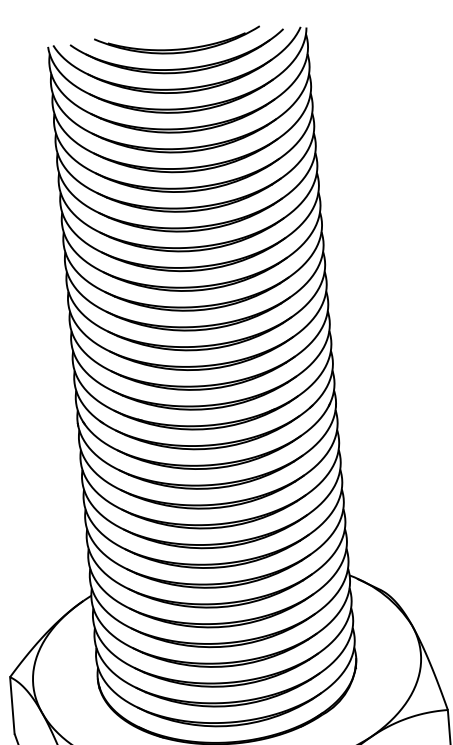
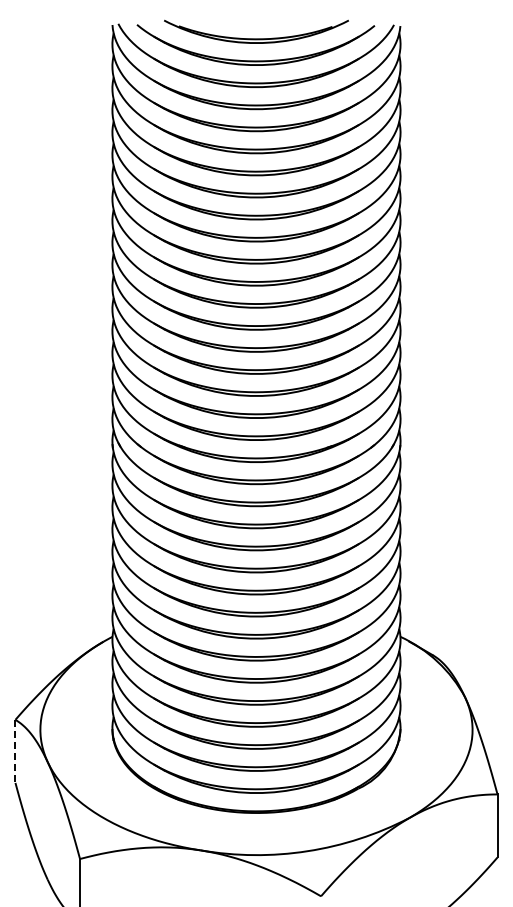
line: (12, 705) -> (15, 751), solid -> dashed

